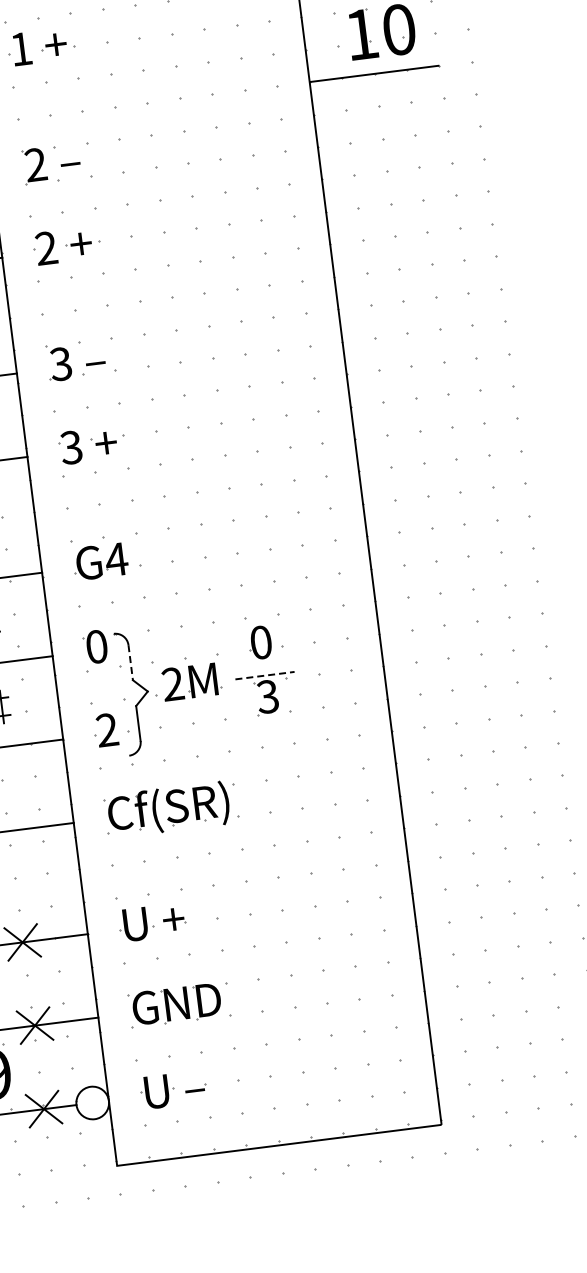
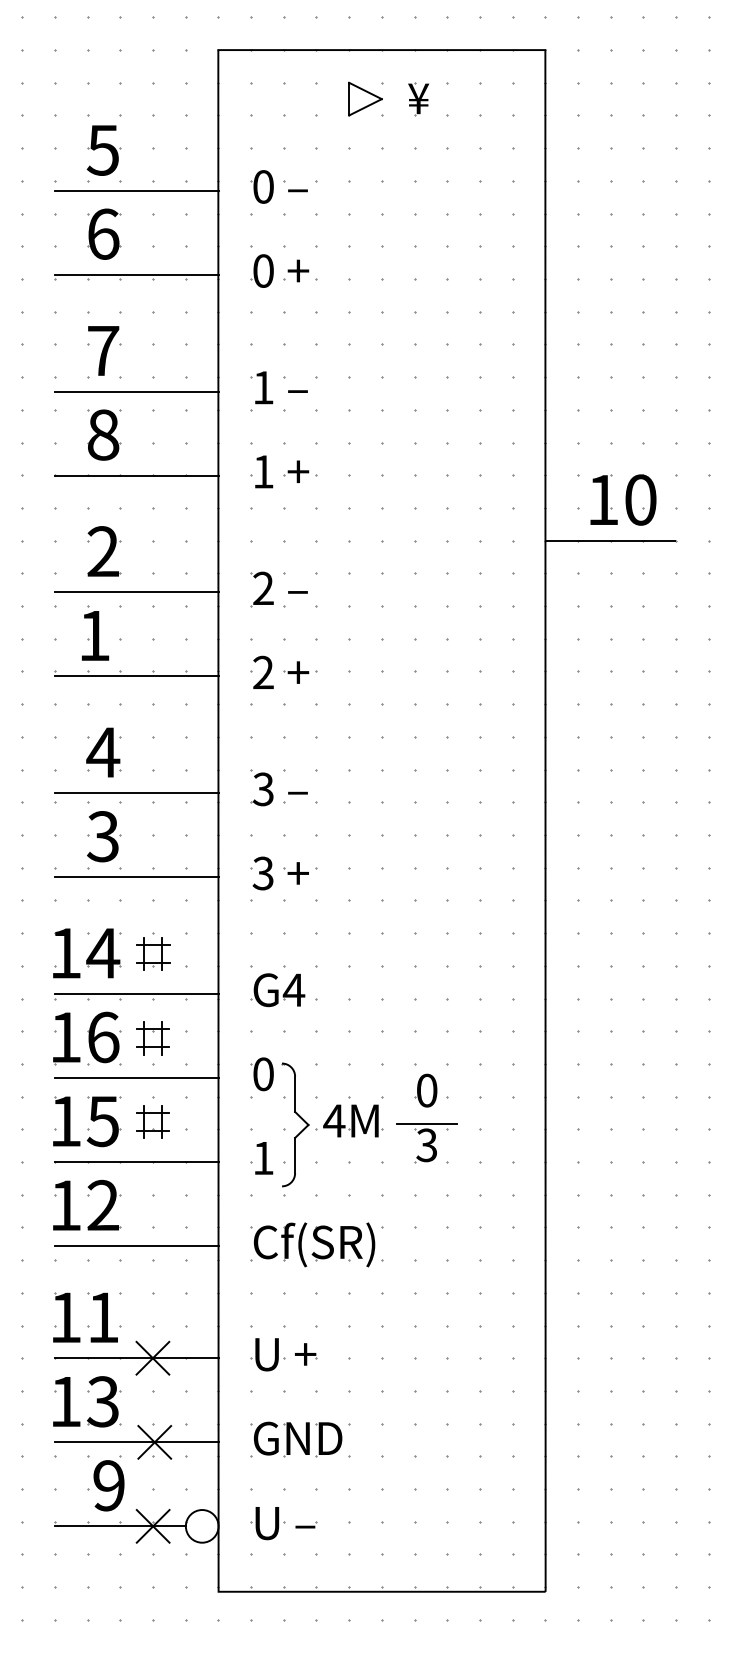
line: (131, 662) -> (295, 1094), dashed -> solid
line: (264, 675) -> (426, 1123), dashed -> solid
text: (173, 683) -> (334, 1120), 2M -> 4M
text: (107, 729) -> (263, 1157), 2 -> 1

